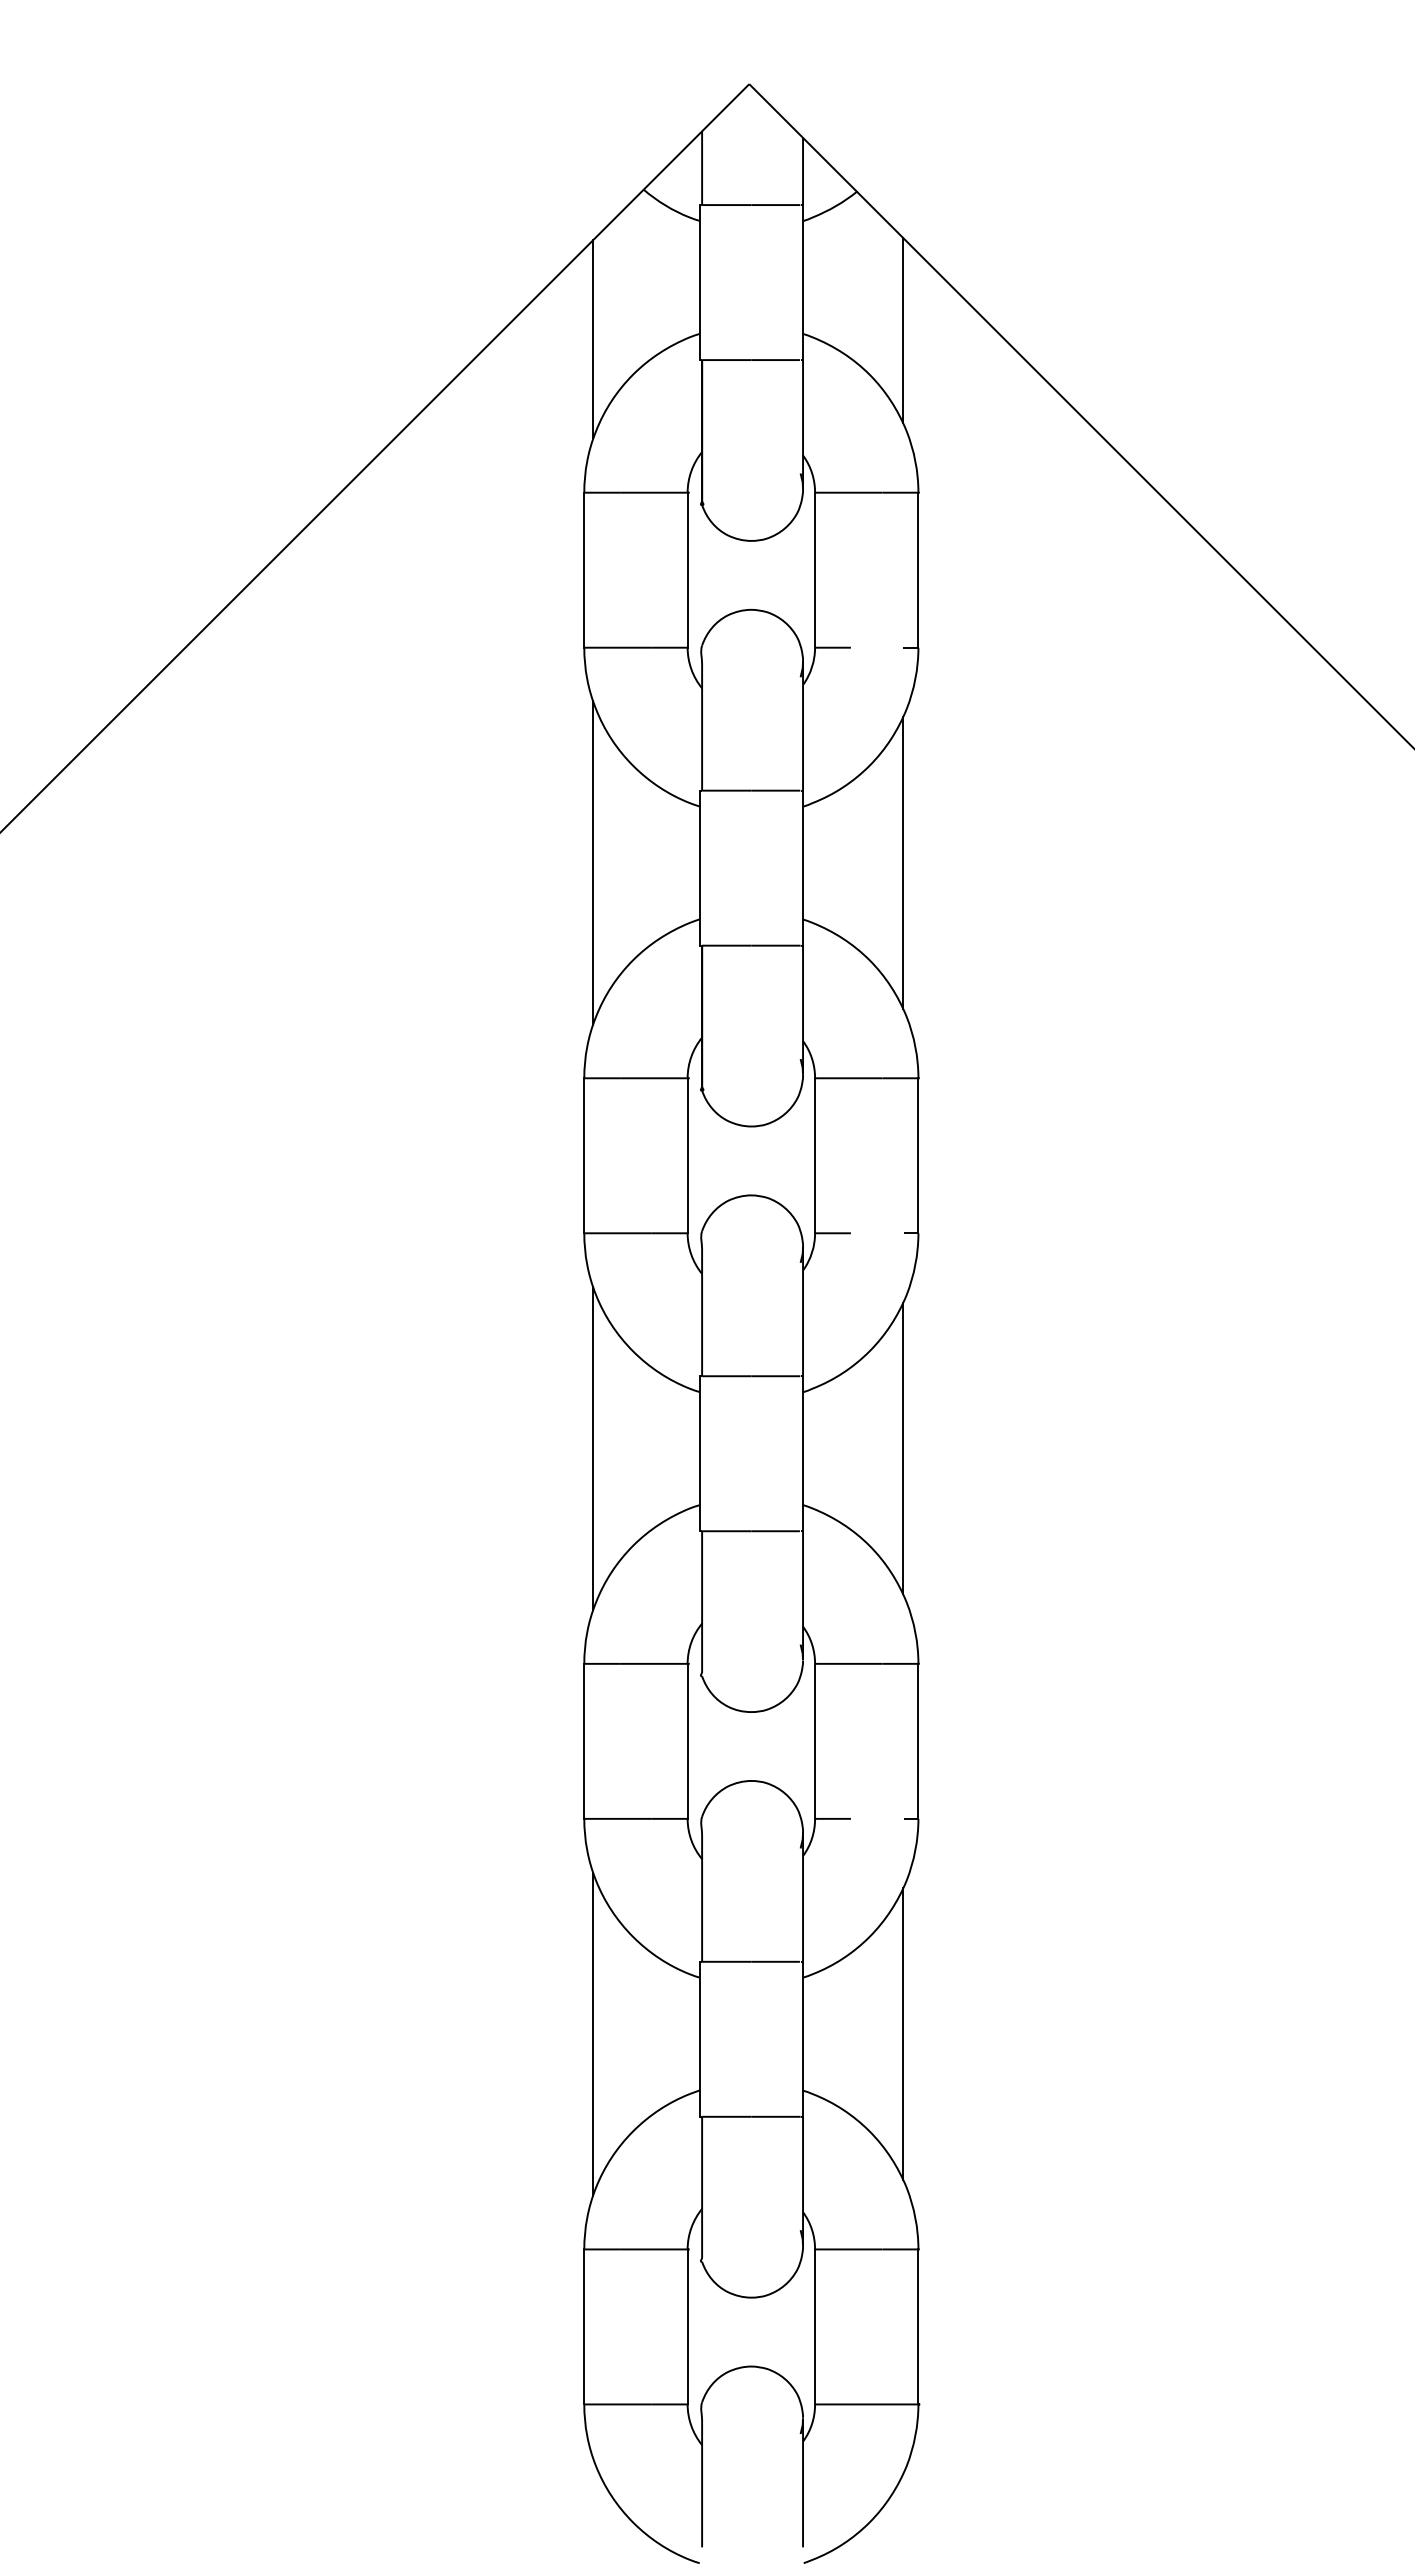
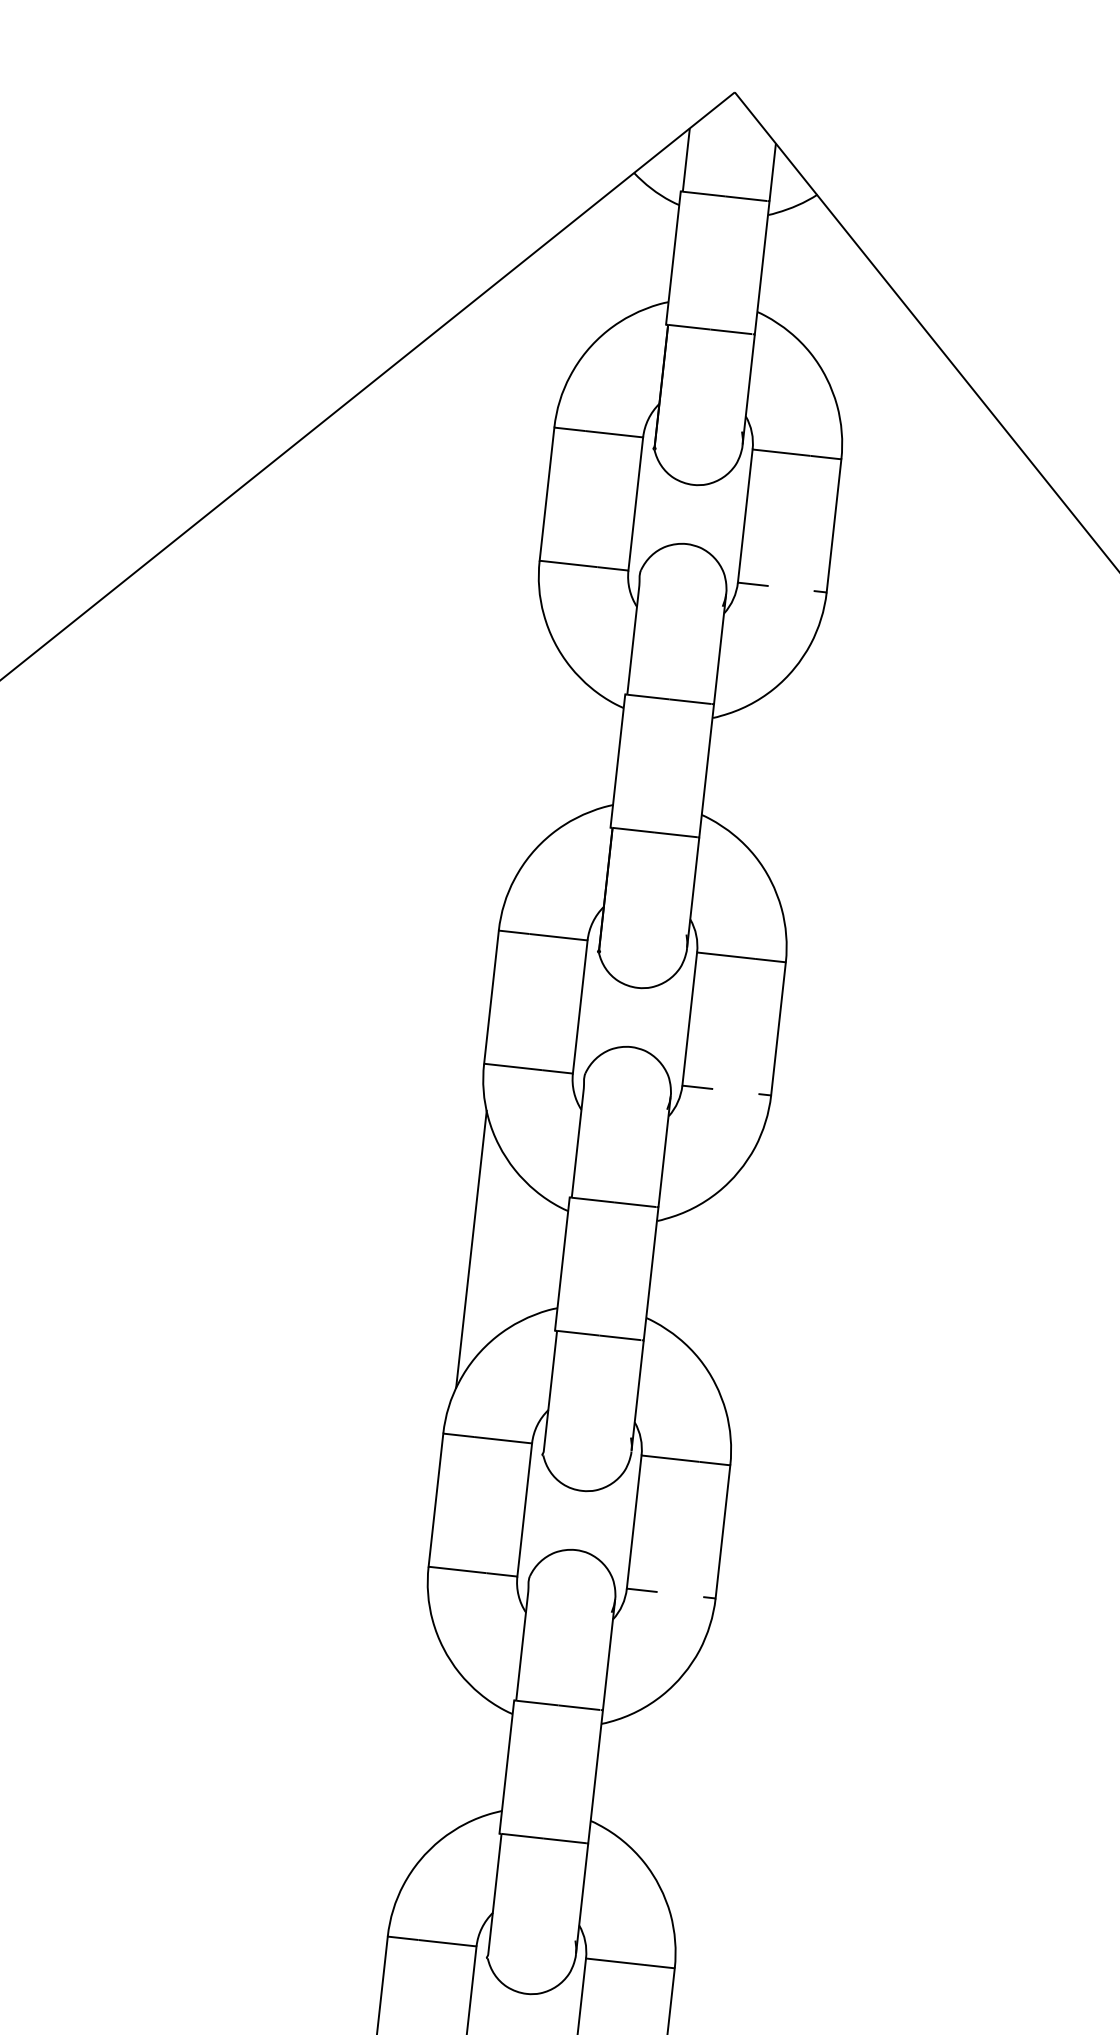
line: (903, 330) -> (843, 318), removed
line: (593, 338) -> (576, 296), removed
line: (593, 862) -> (527, 746), removed
line: (903, 862) -> (793, 775), removed
line: (903, 1448) -> (737, 1278), removed
line: (593, 2033) -> (416, 1752), removed
line: (903, 2033) -> (682, 1781), removed

